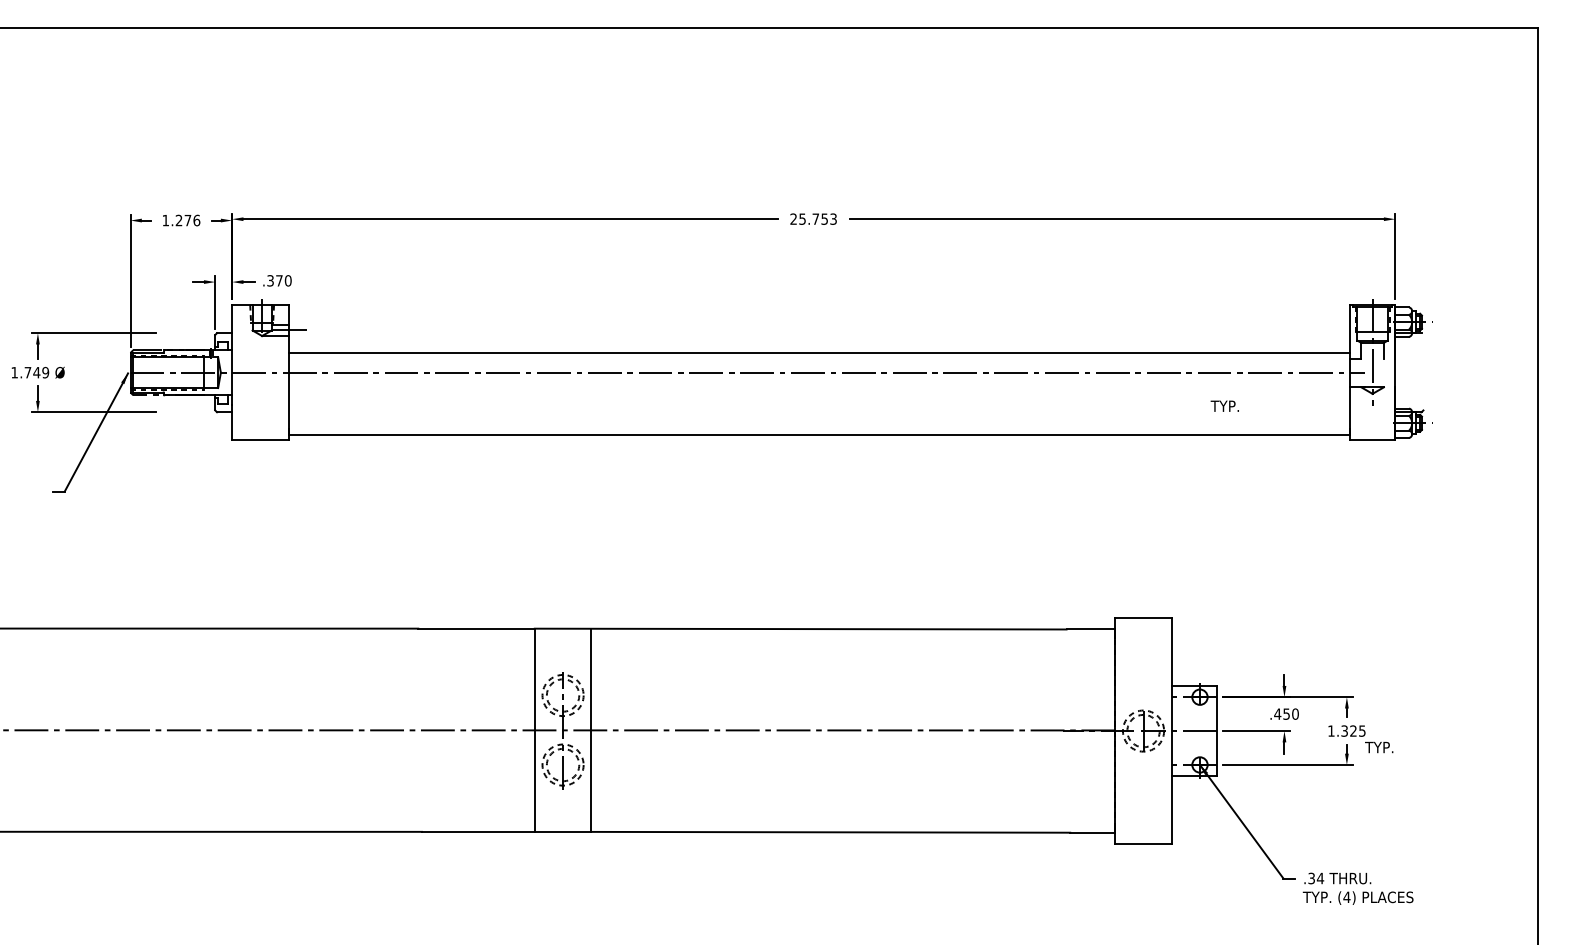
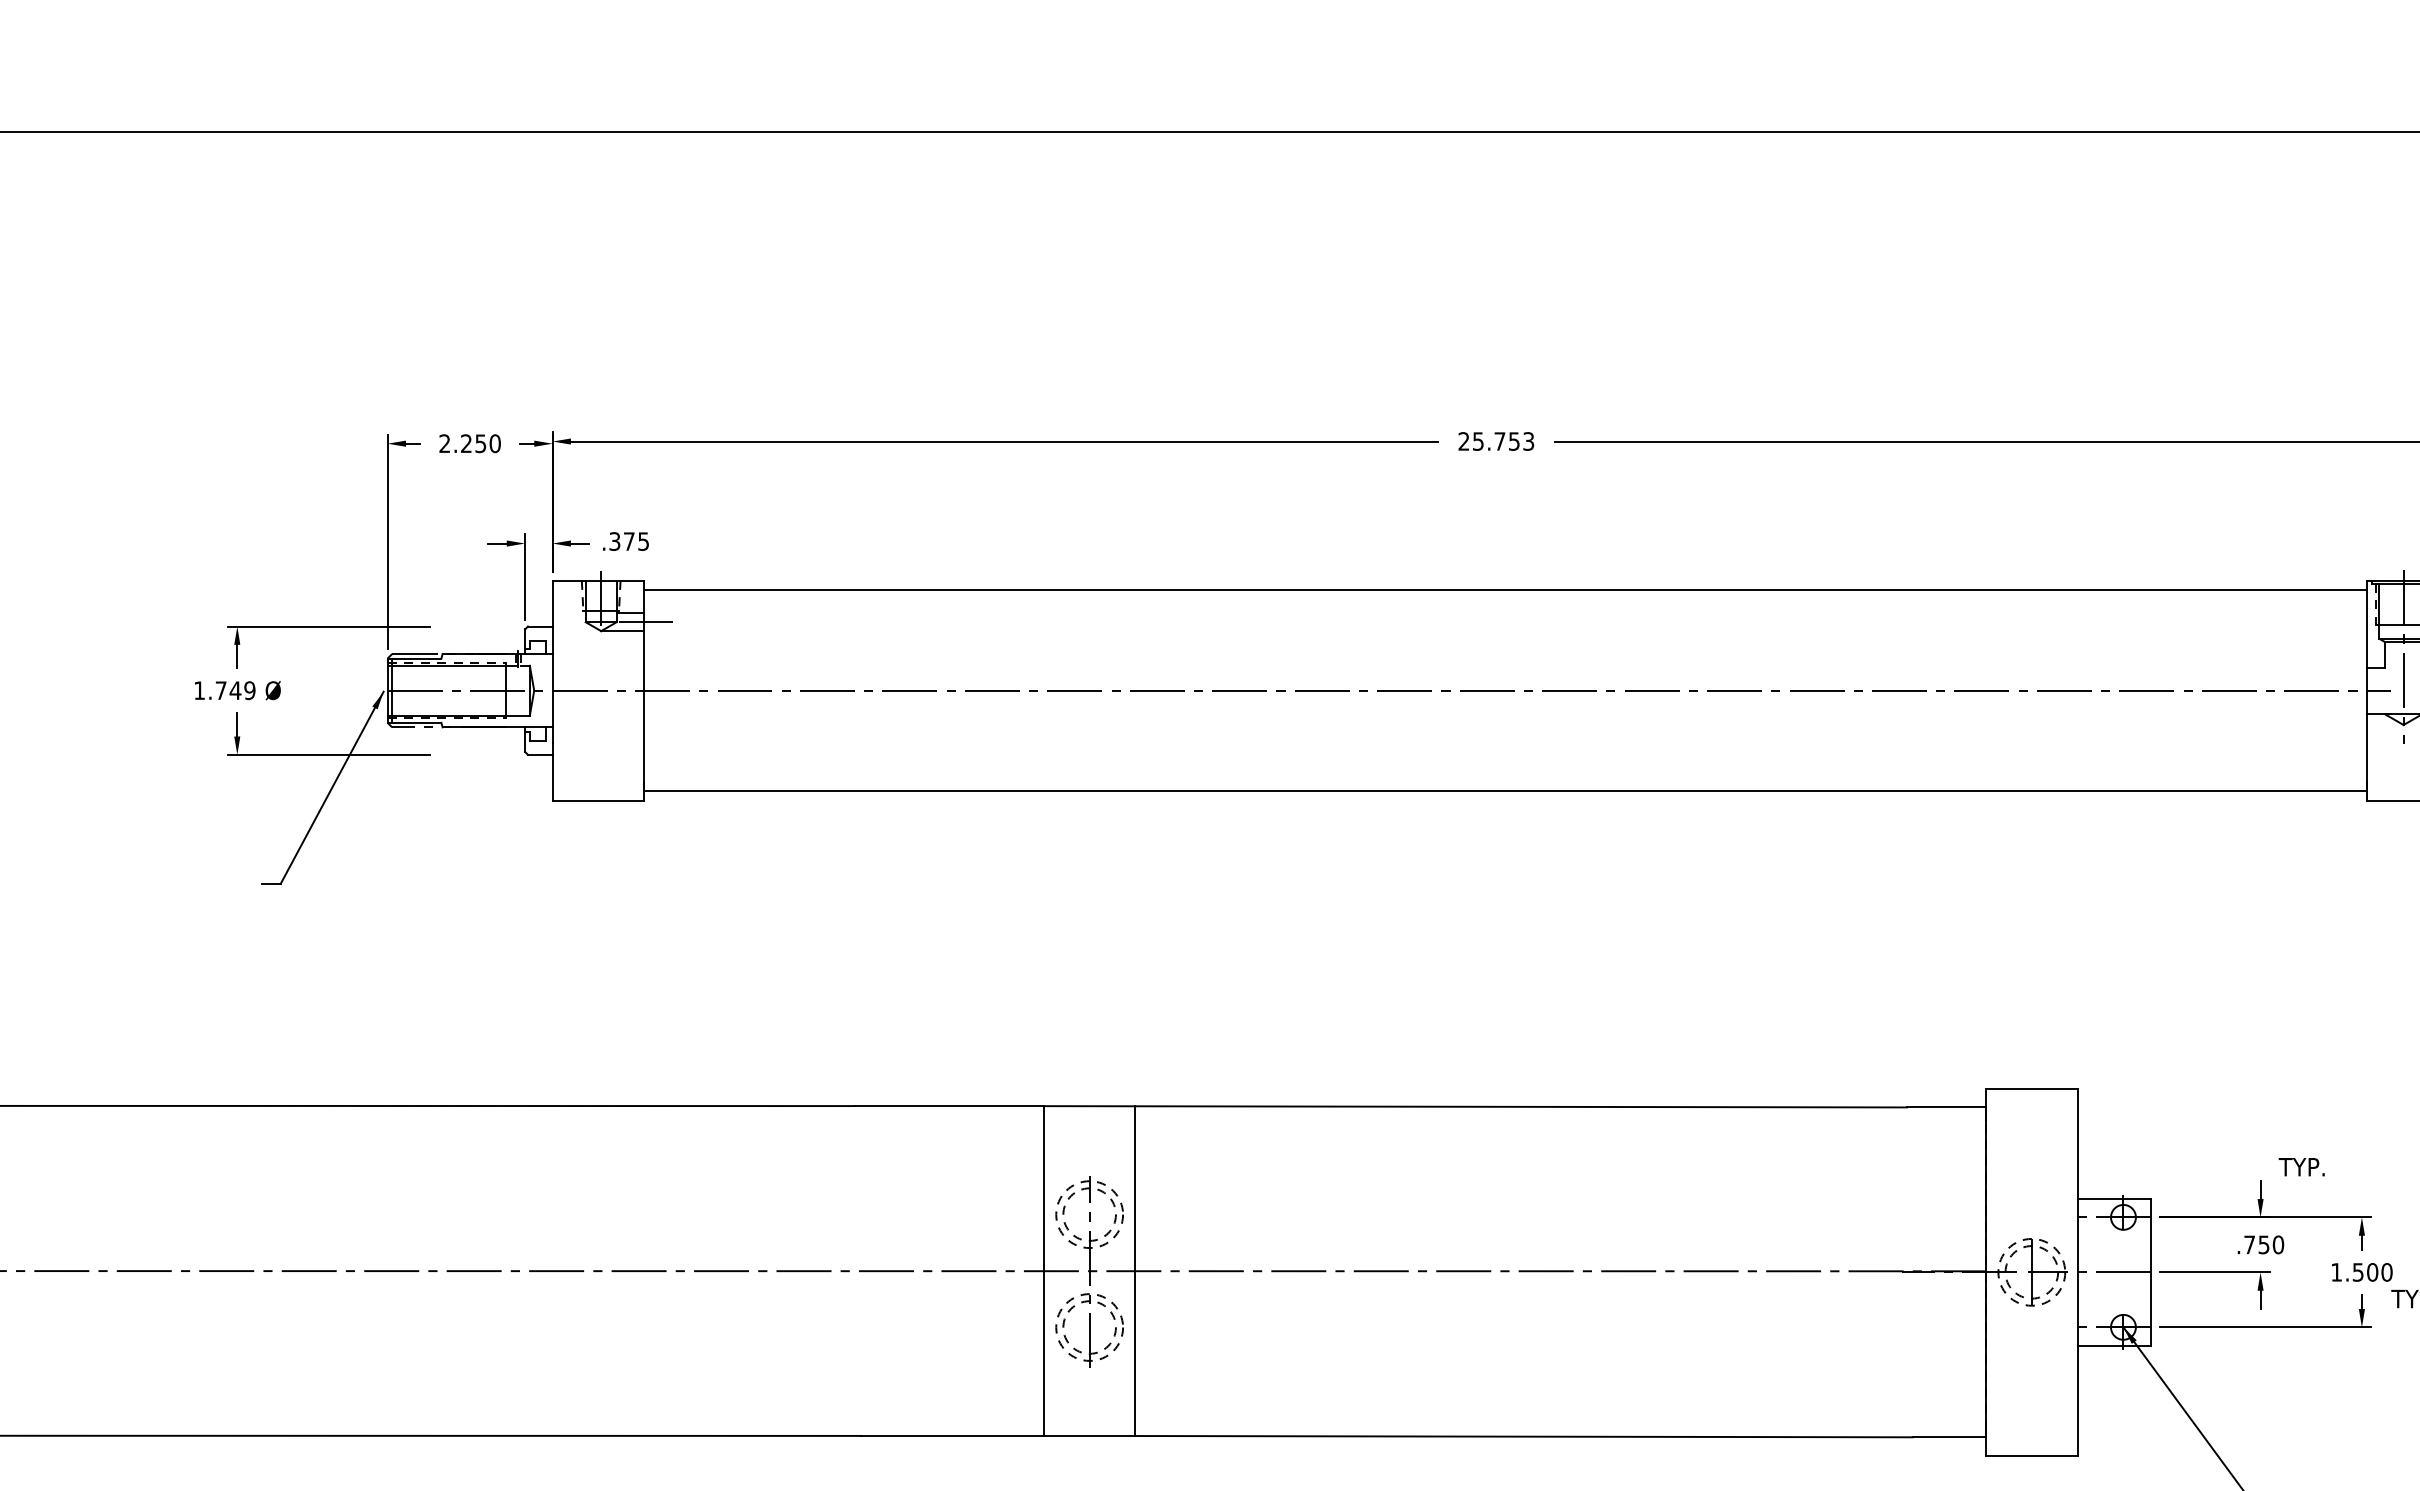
text: (181, 220) -> (470, 443), 1.276 -> 2.250
text: (287, 280) -> (642, 541), .370 -> .375
line: (819, 352) -> (1505, 589), moved
text: (1224, 405) -> (2301, 1165), moved
text: (1277, 713) -> (2249, 1243), .450 -> .750
text: (1353, 730) -> (2372, 1271), 1.325 -> 1.500

